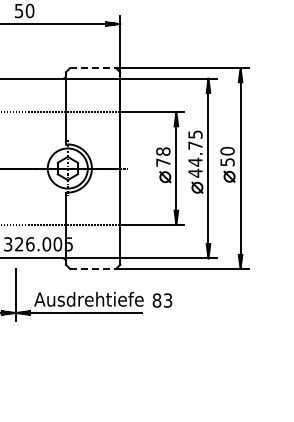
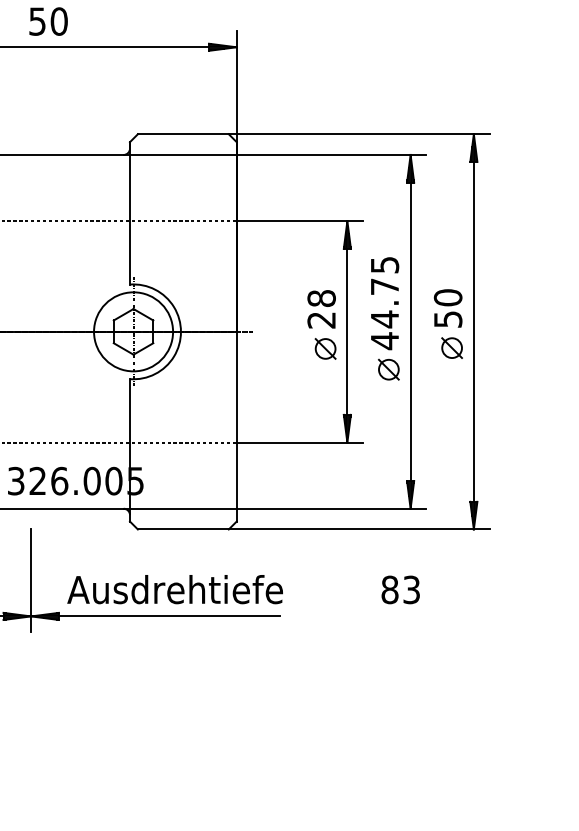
line: (93, 68) -> (184, 134), dashed -> solid
text: (163, 162) -> (322, 319), 78 -> 28
line: (93, 268) -> (184, 528), dashed -> solid
text: (162, 300) -> (400, 589), moved

